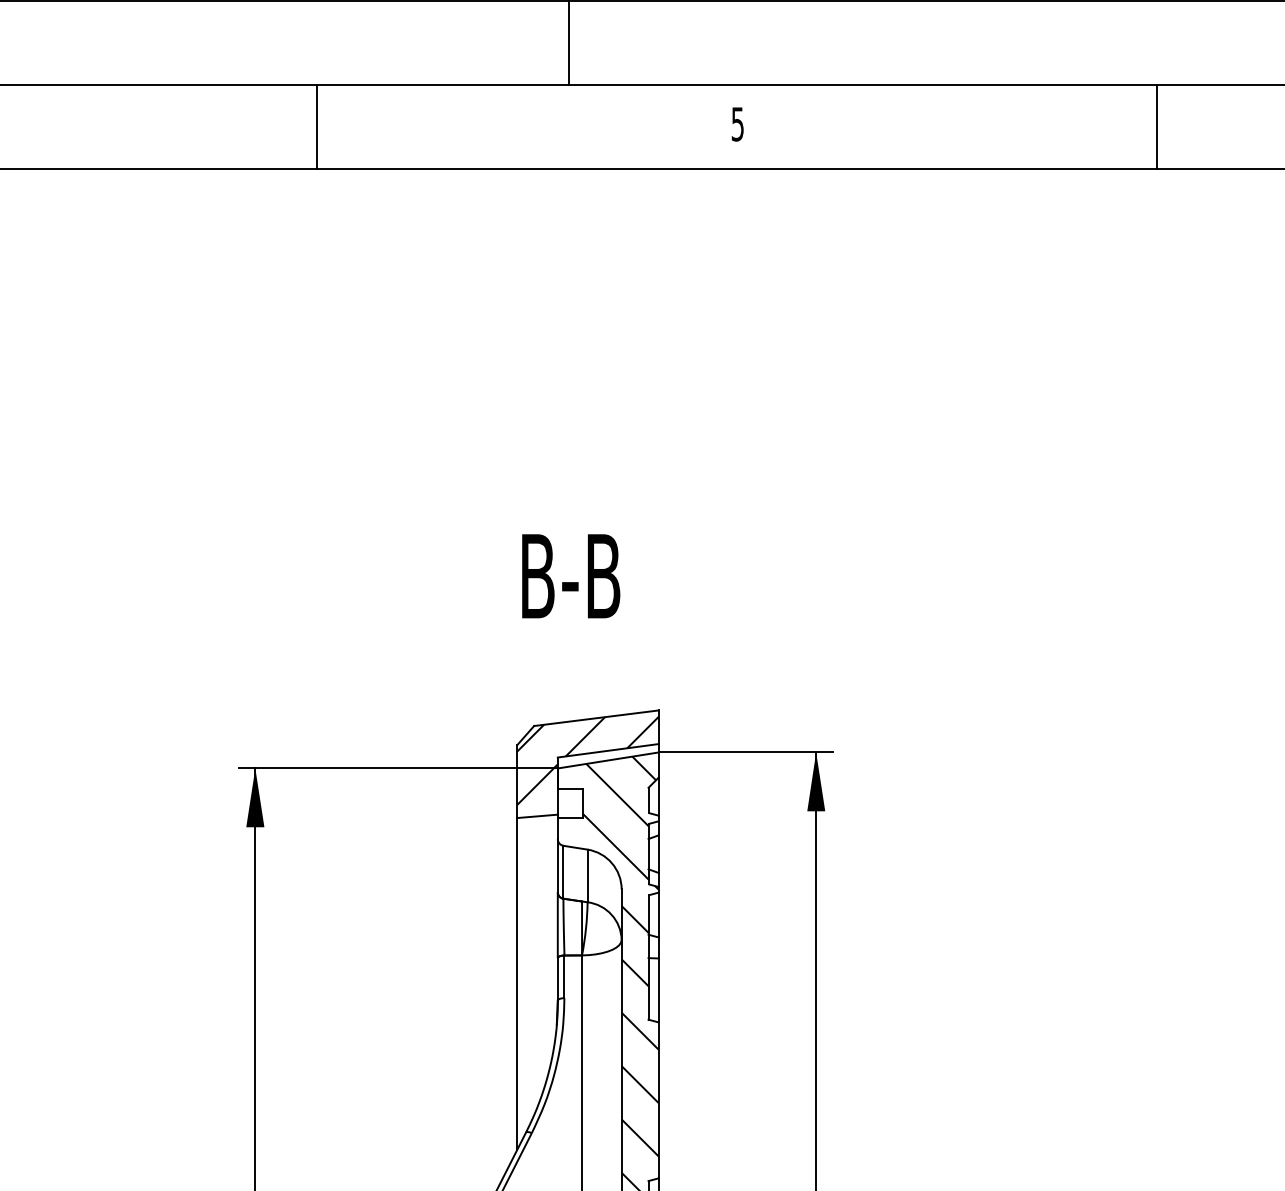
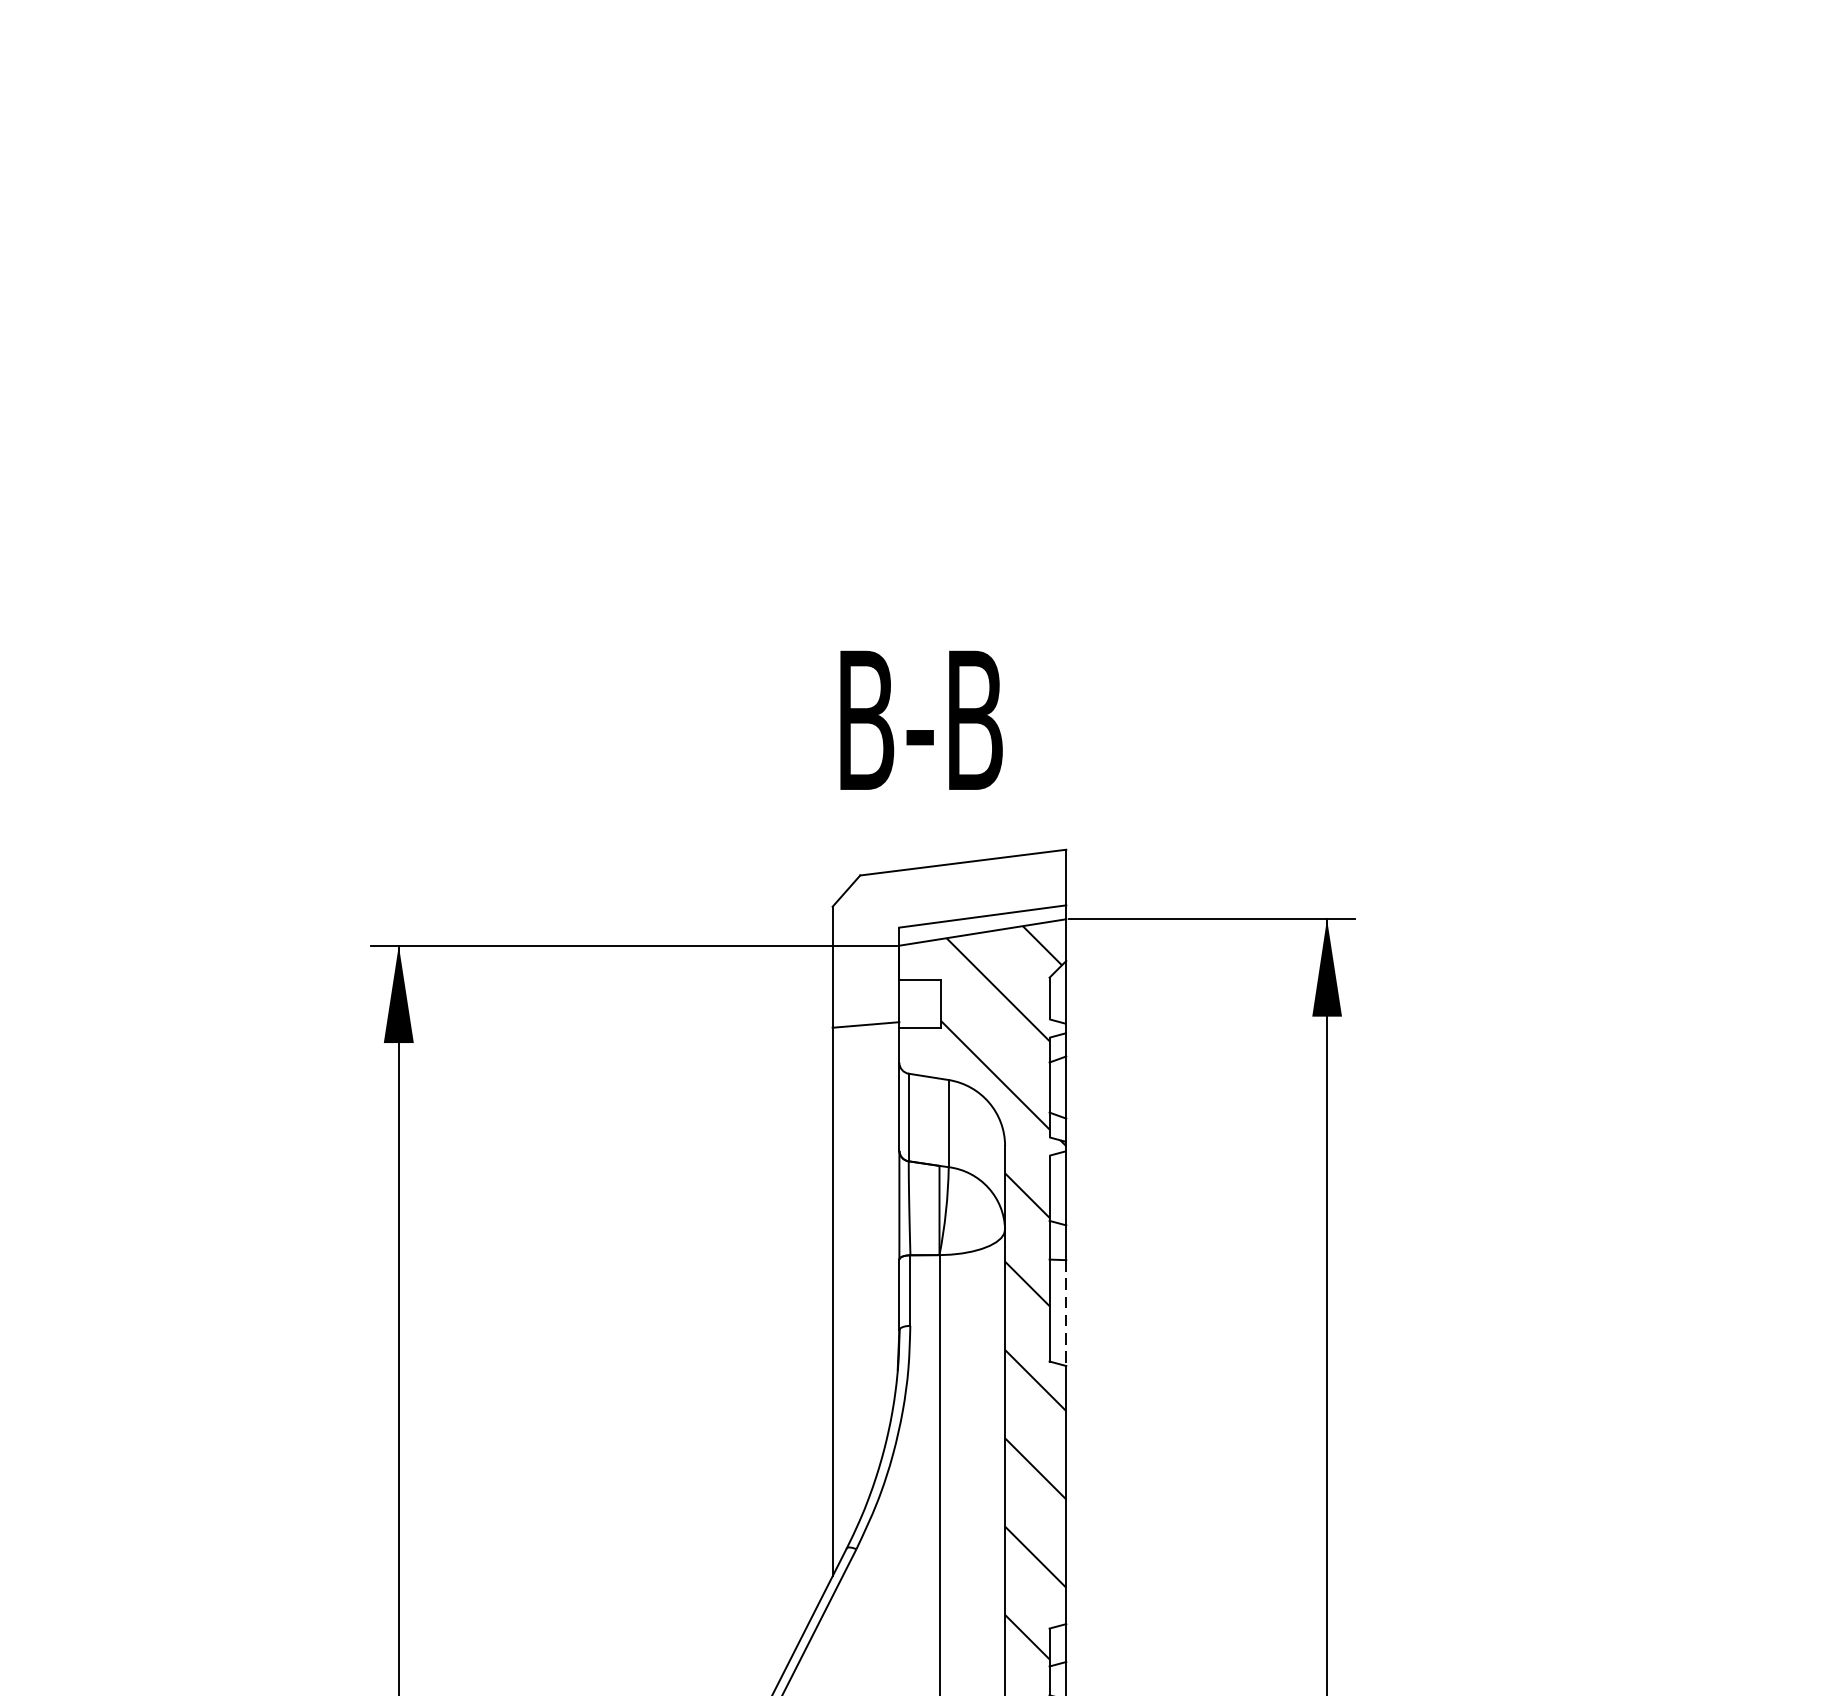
text: (571, 576) -> (922, 720), moved
hatch: (587, 760) -> (948, 932), removed
line: (658, 990) -> (1066, 1313), solid -> dashed

